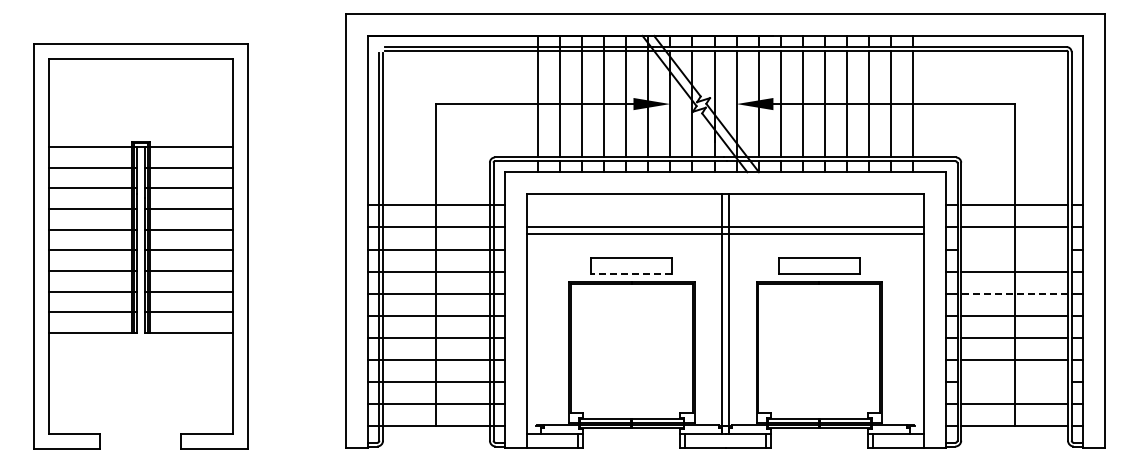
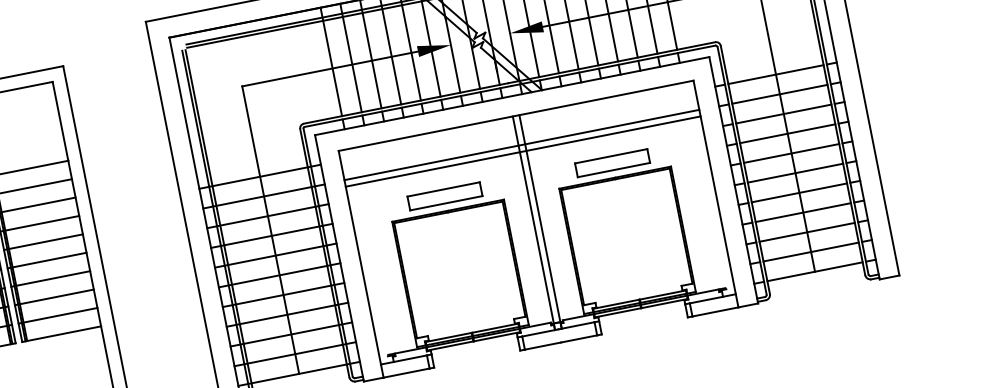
line: (1014, 249) -> (783, 114), added
line: (631, 273) -> (446, 203), dashed -> solid
line: (1014, 293) -> (791, 153), dashed -> solid
line: (1014, 382) -> (807, 232), added

